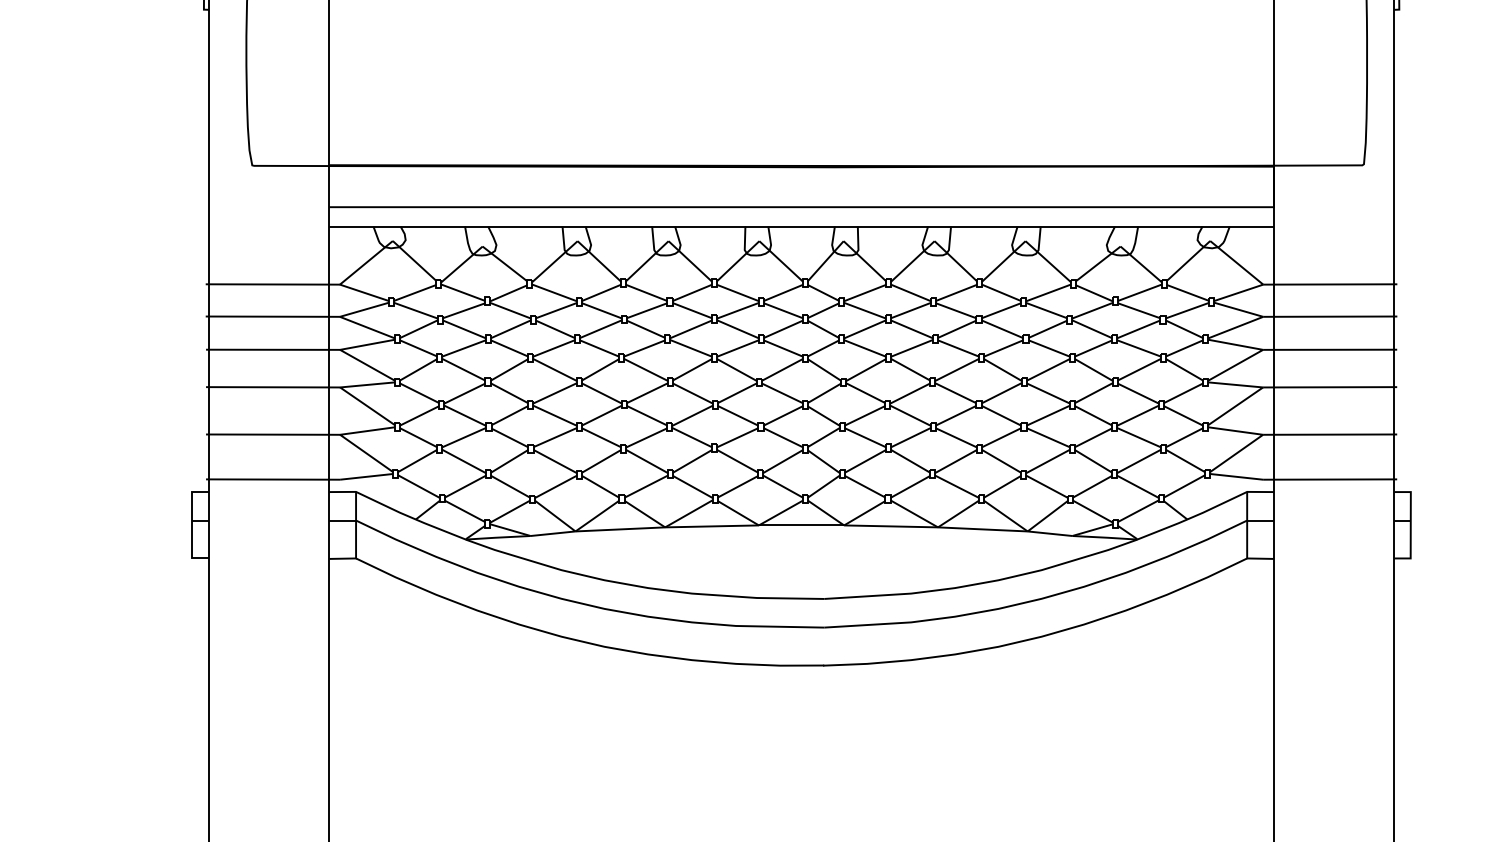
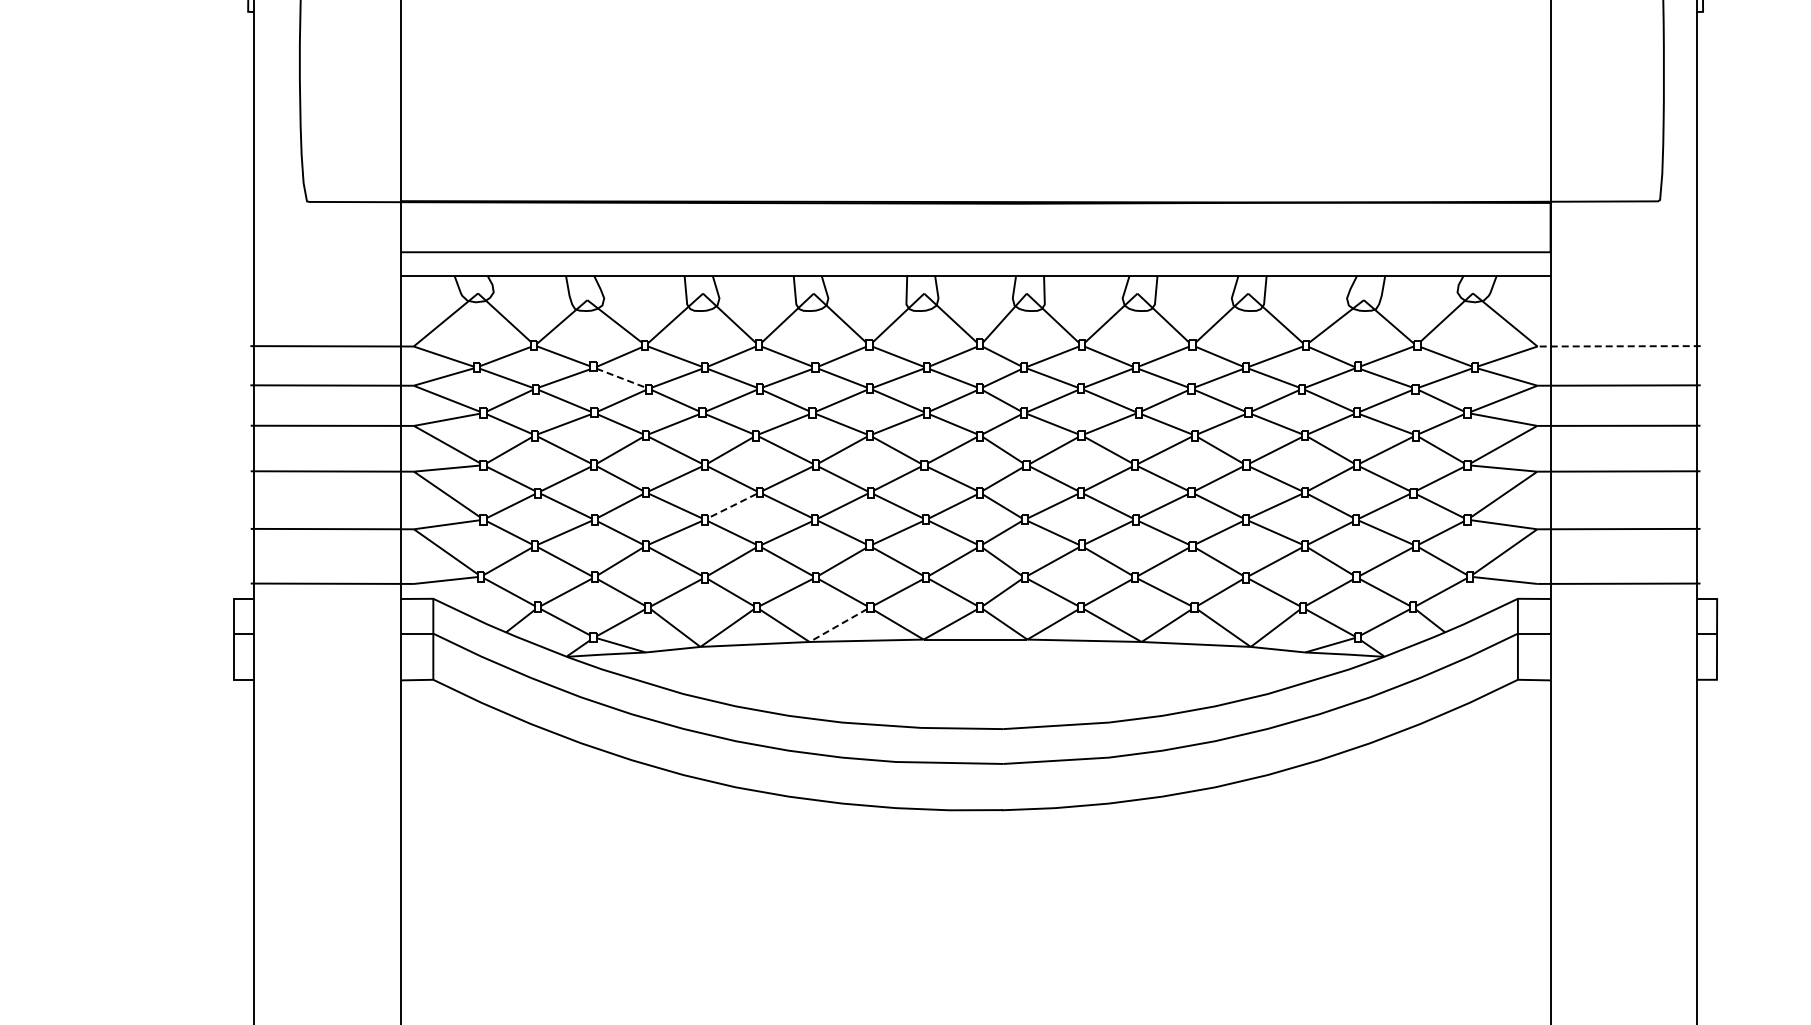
line: (1330, 284) -> (1619, 346), solid -> dashed
line: (510, 310) -> (621, 378), solid -> dashed
line: (601, 416) -> (731, 506), solid -> dashed
line: (688, 513) -> (837, 625), solid -> dashed

